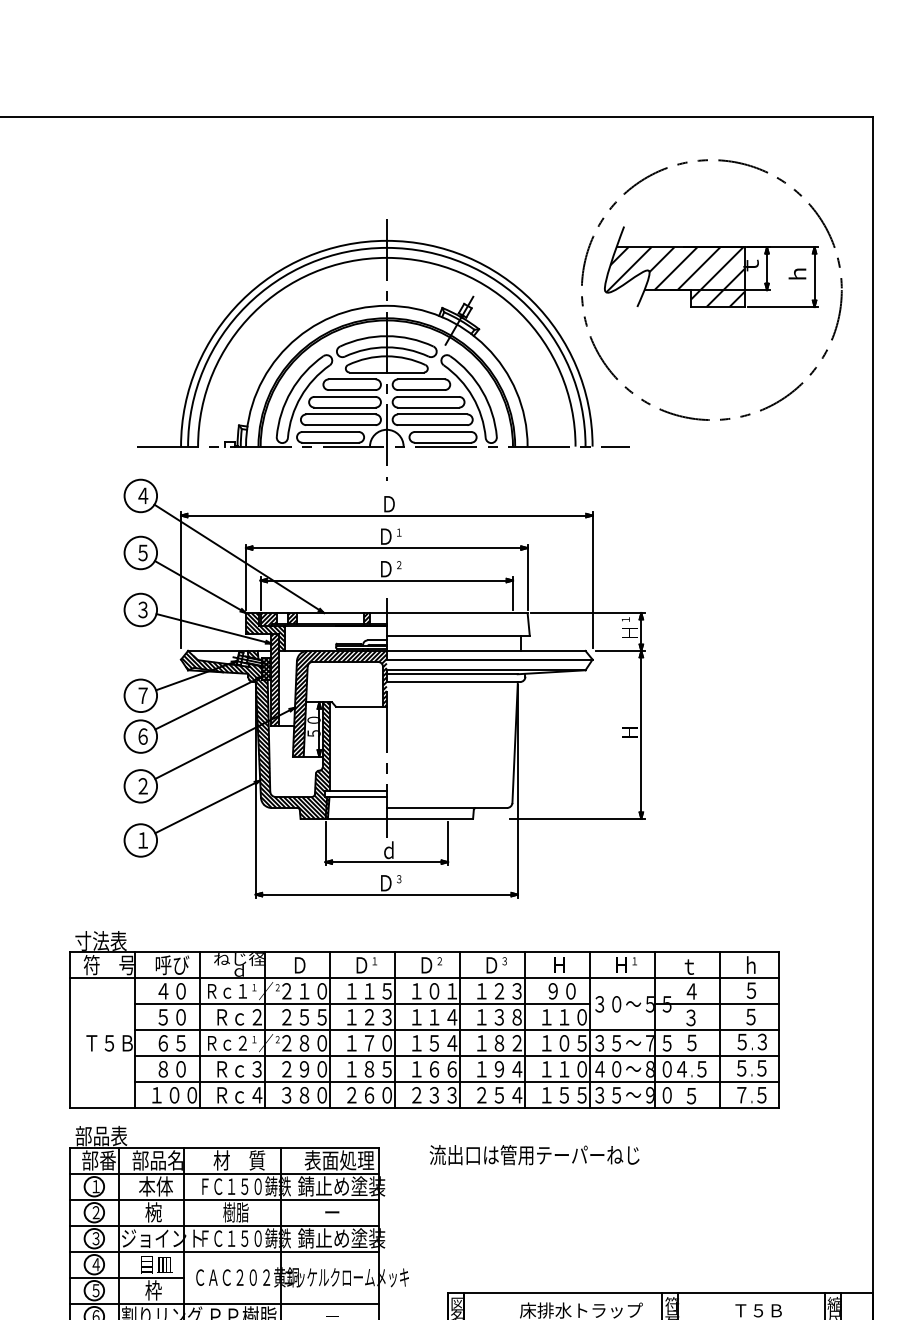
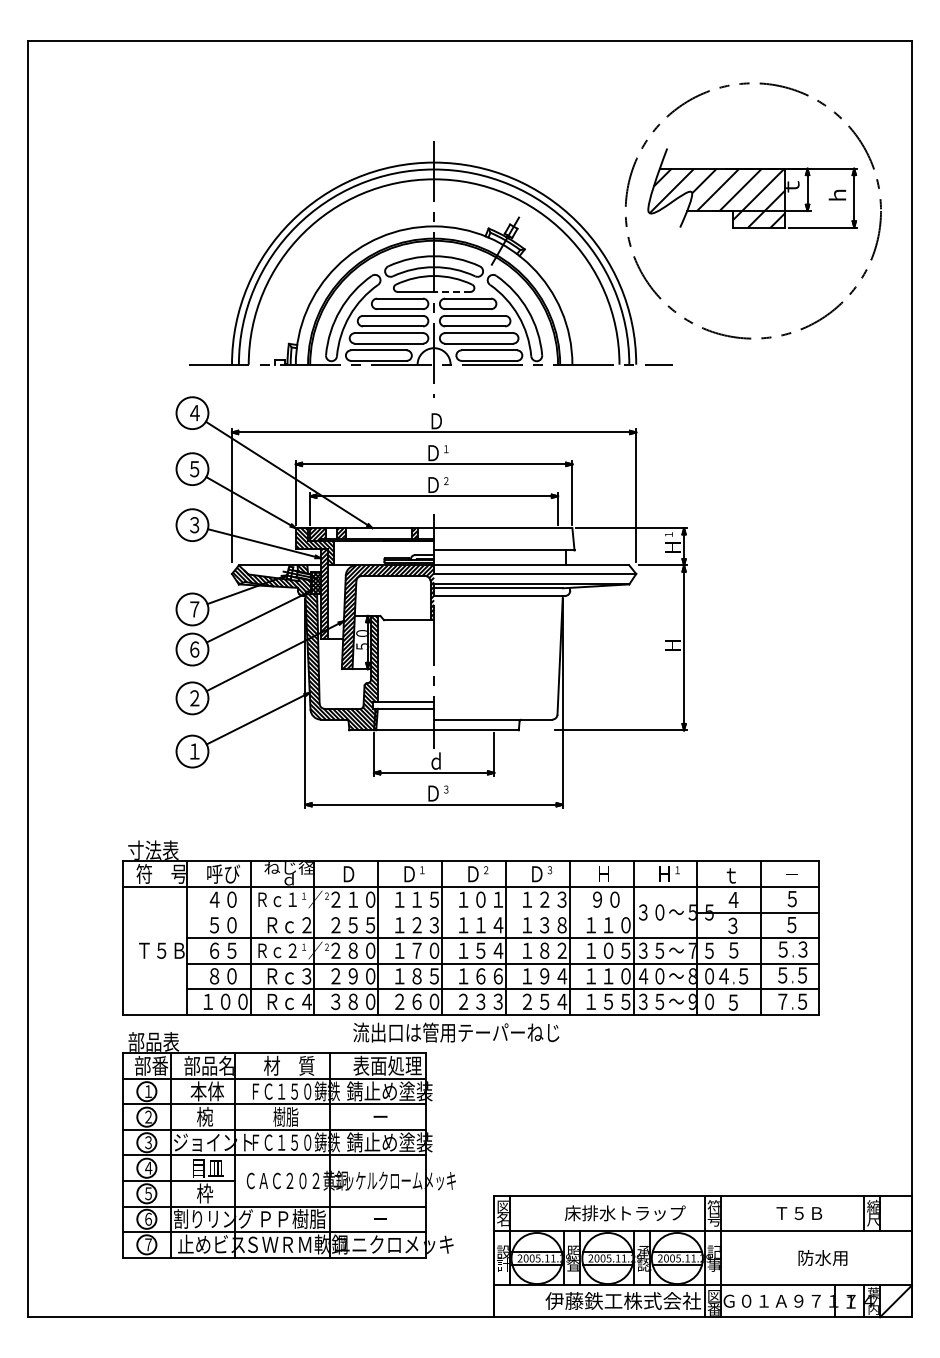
line: (404, 372) -> (451, 291), solid -> dashed
text: (750, 964) -> (791, 873), ｈ -> －
line: (361, 1004) -> (409, 912), removed
text: (534, 1155) -> (456, 1032), moved

